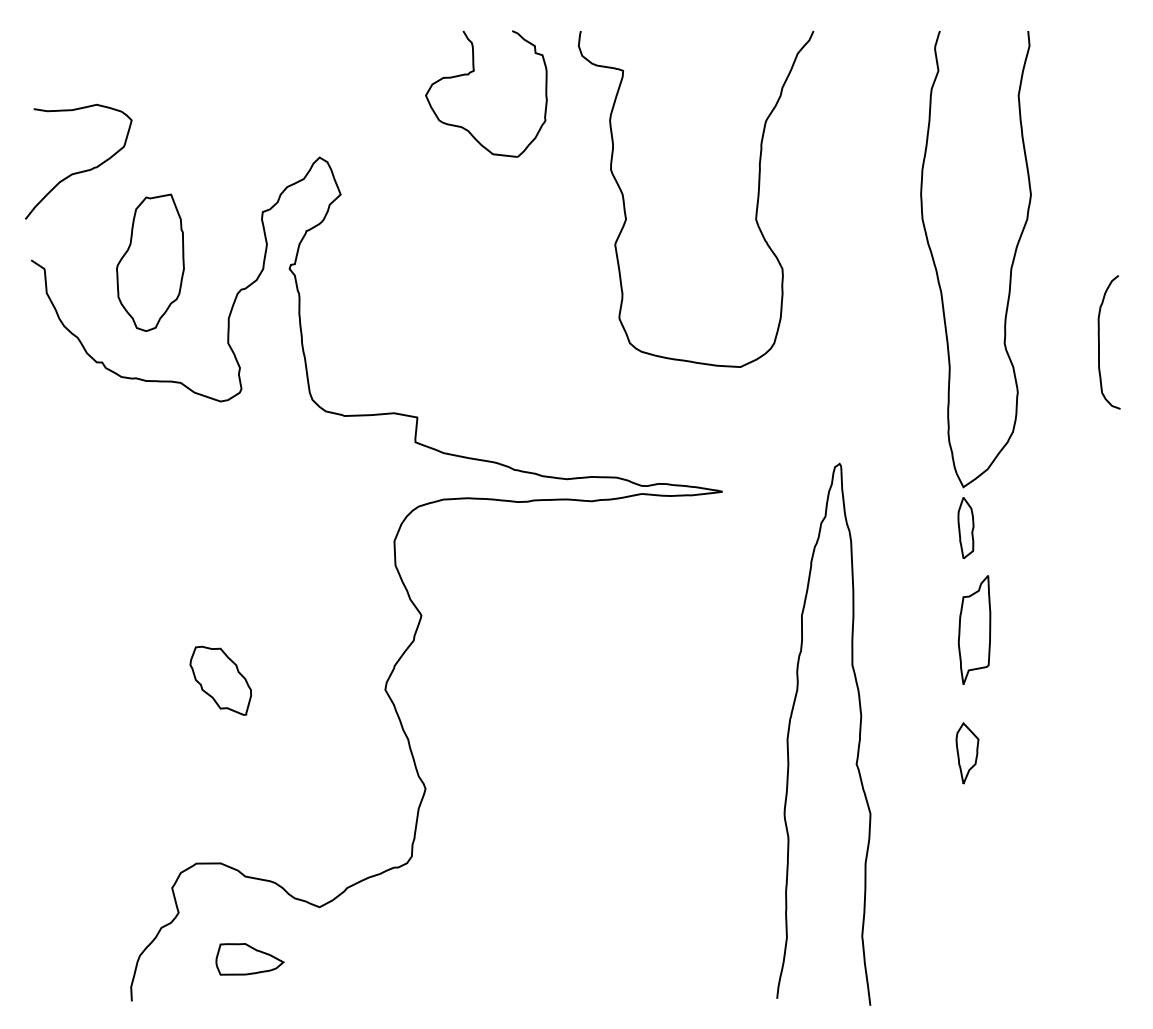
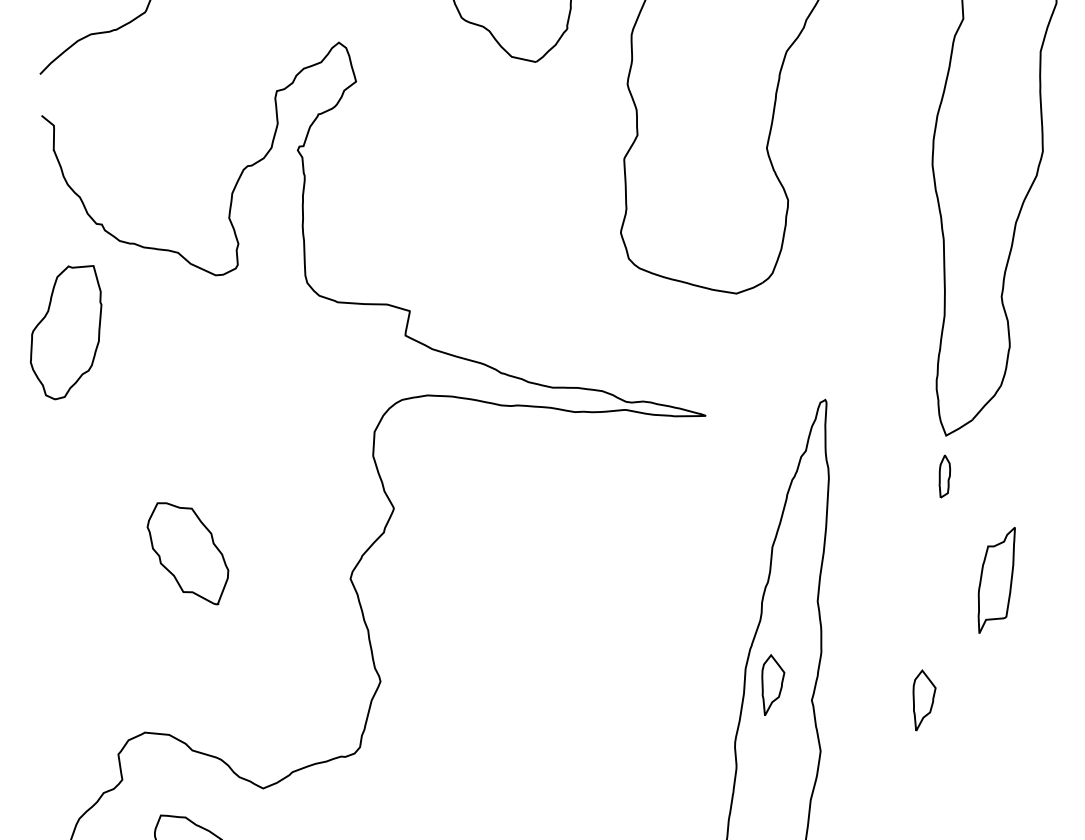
part: (150, 262) -> (66, 331), moved
part: (965, 528) -> (944, 476), size x0.7
part: (974, 629) -> (995, 579), moved
part: (220, 680) -> (187, 552), size x1.4
part: (815, 753) -> (772, 685), added

